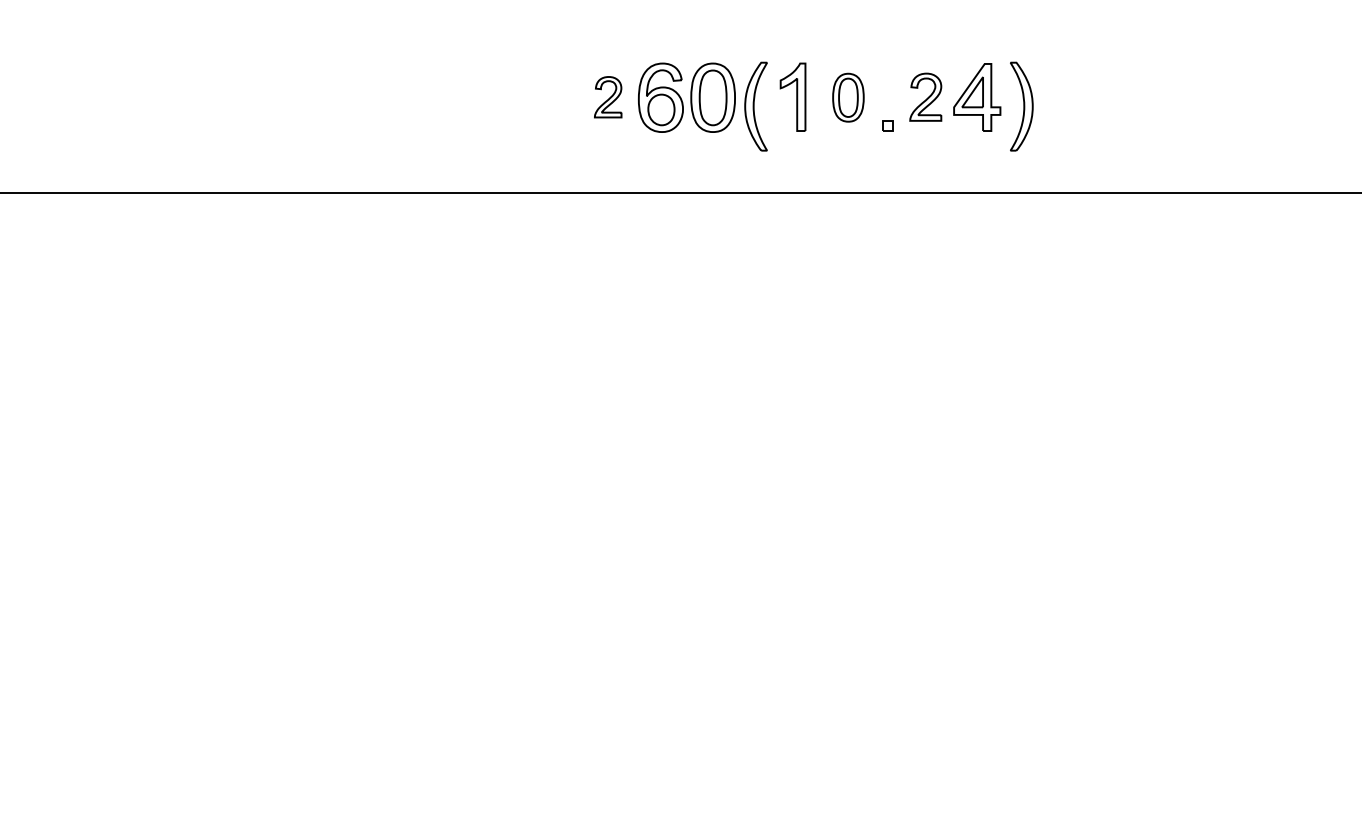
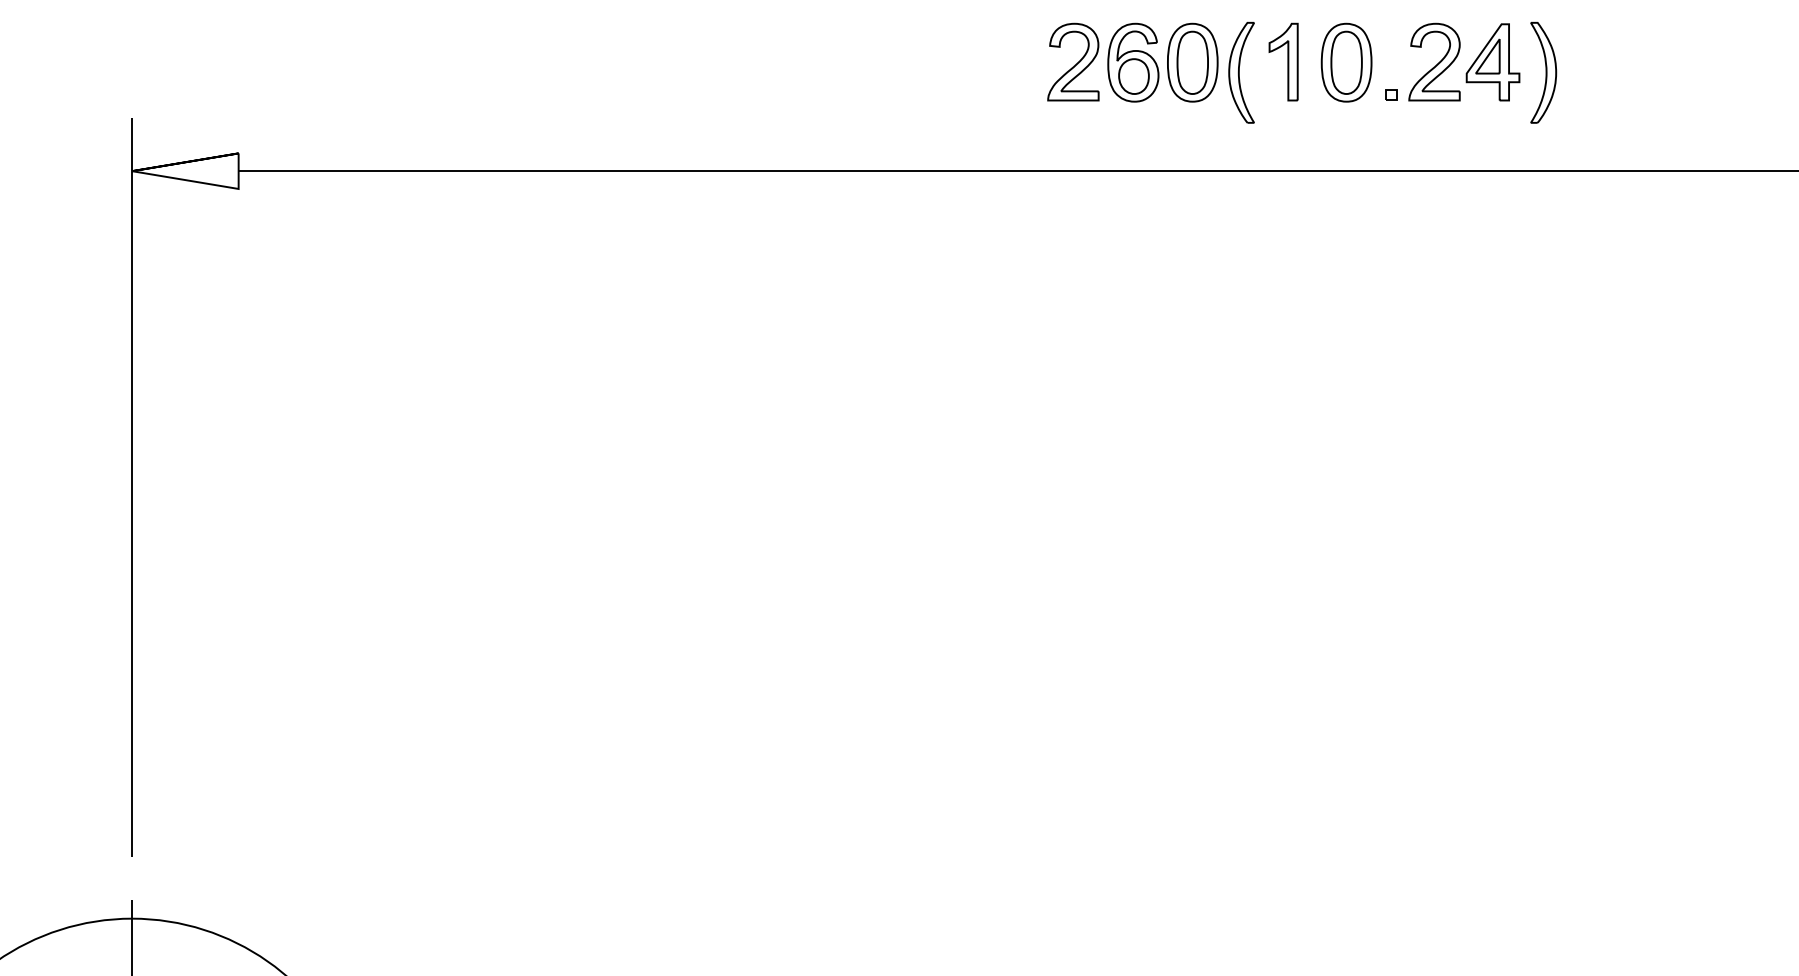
part: (608, 96) -> (1073, 61), size x1.67
part: (925, 96) -> (1434, 61), size x1.43
part: (848, 97) -> (1346, 62), size x1.43

